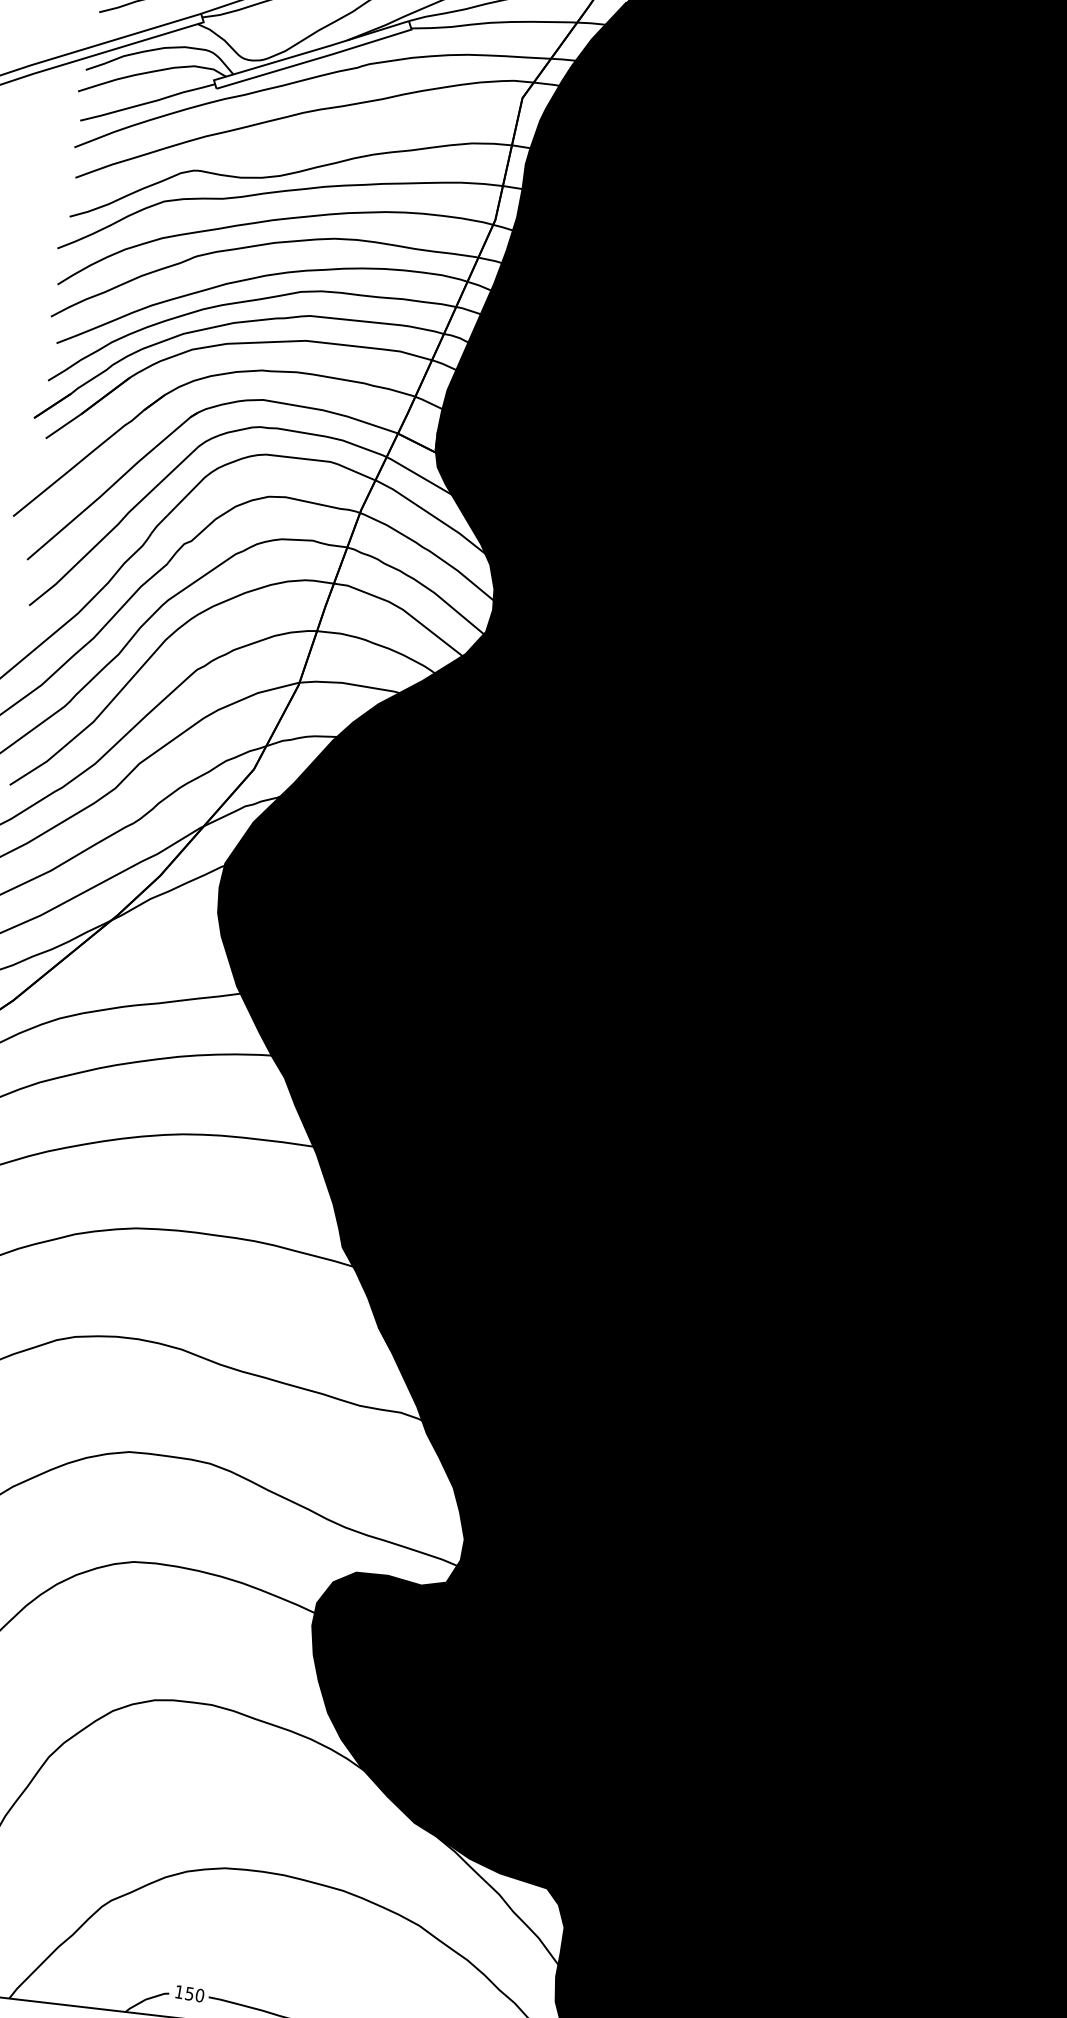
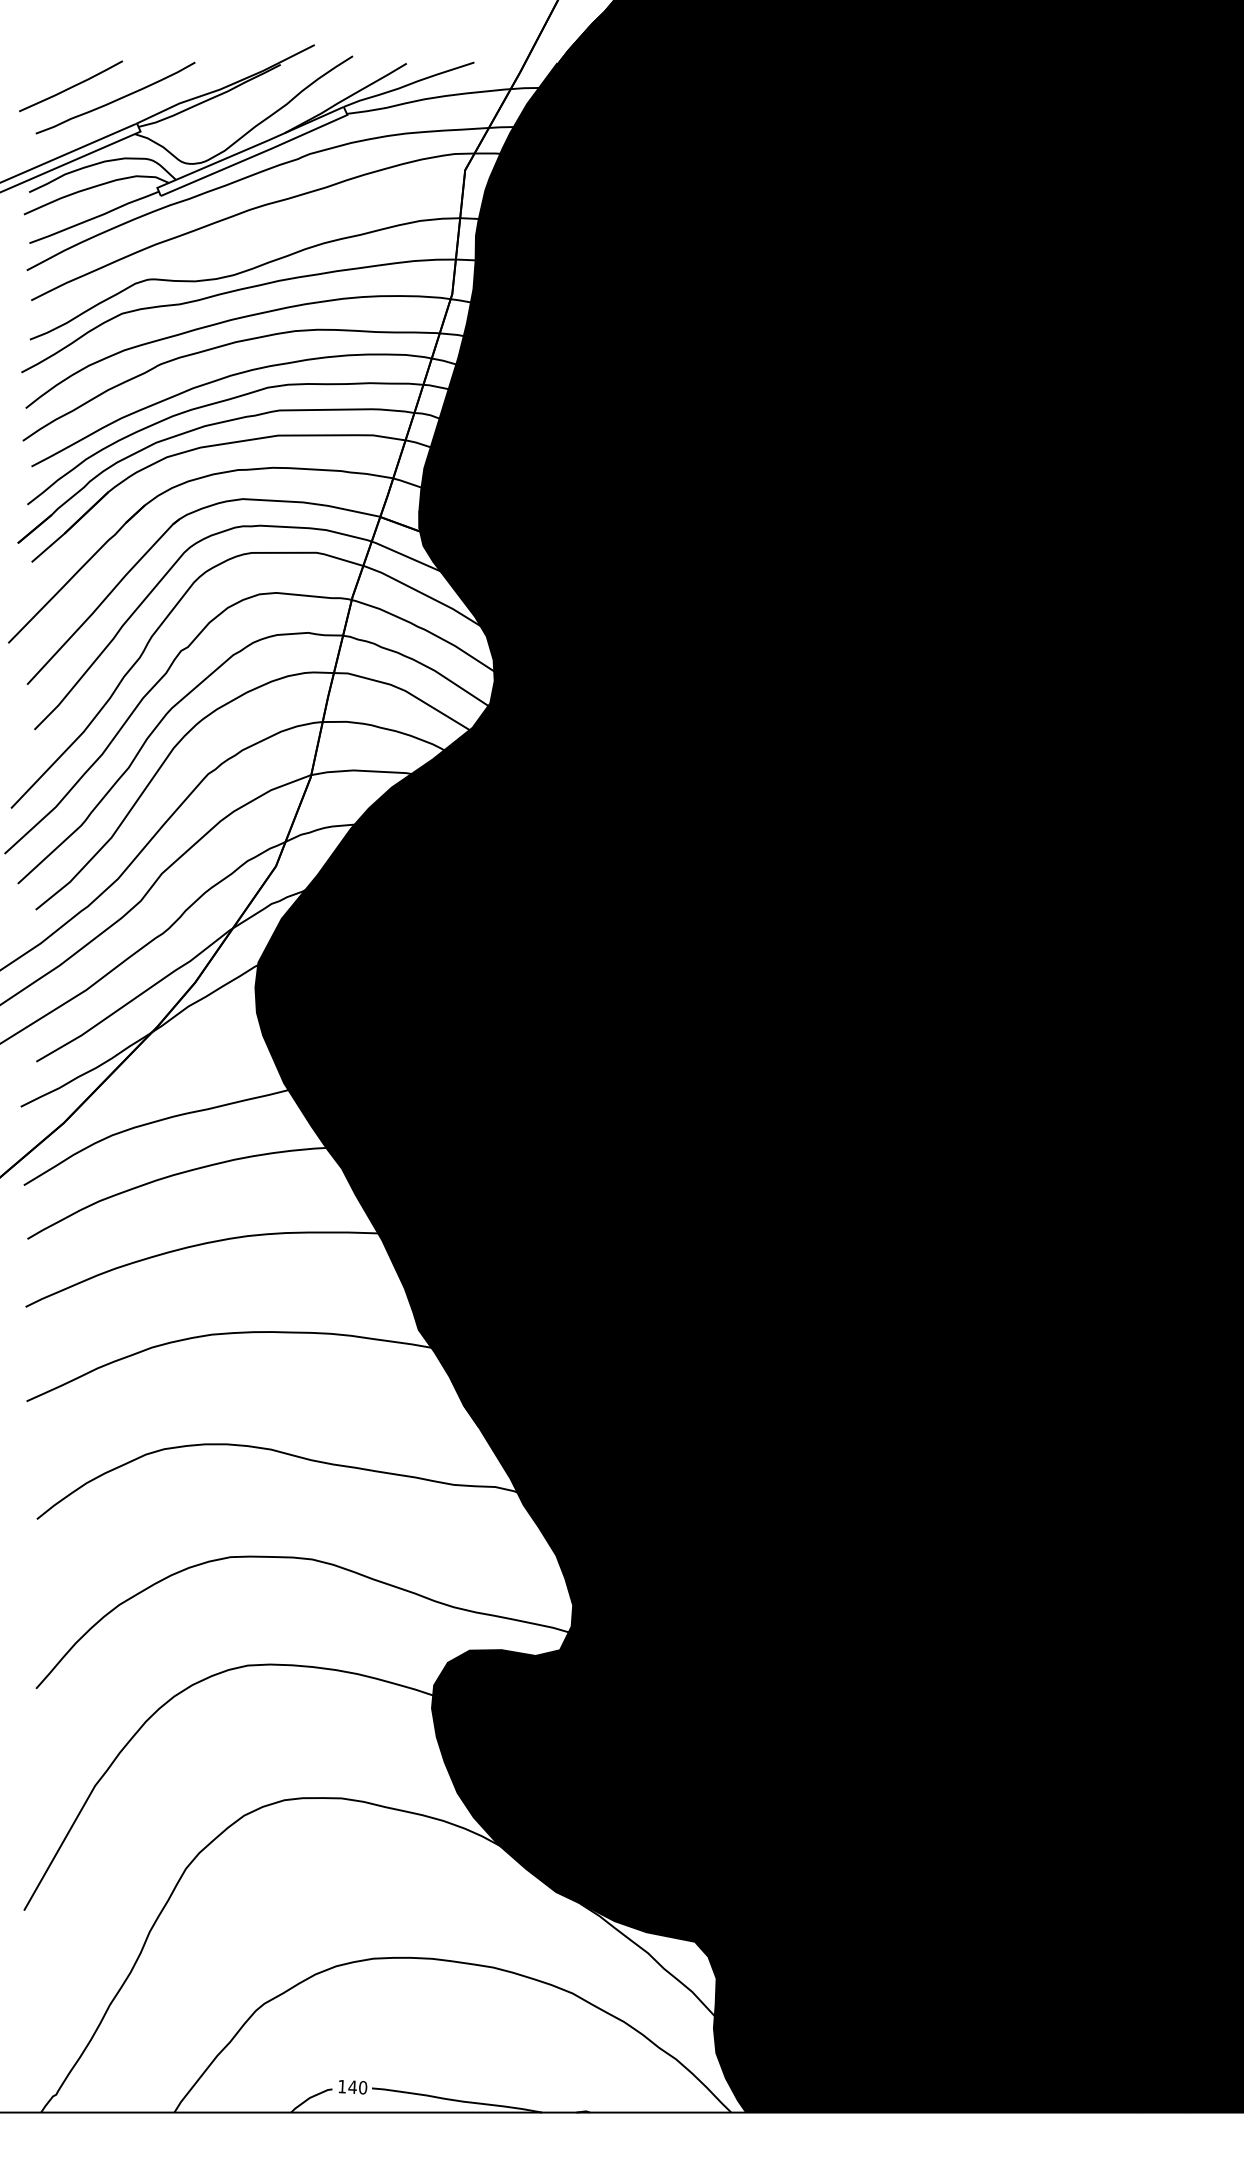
text: (189, 1993) -> (352, 2086), 150 -> 140

